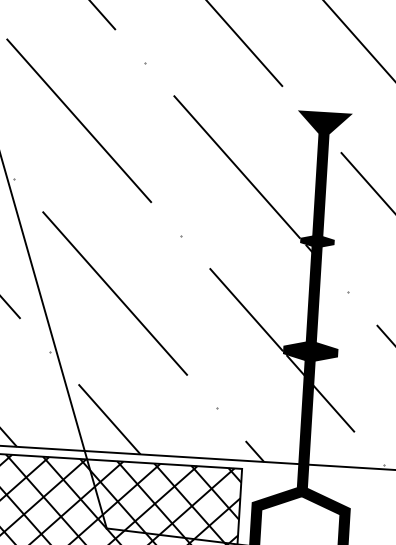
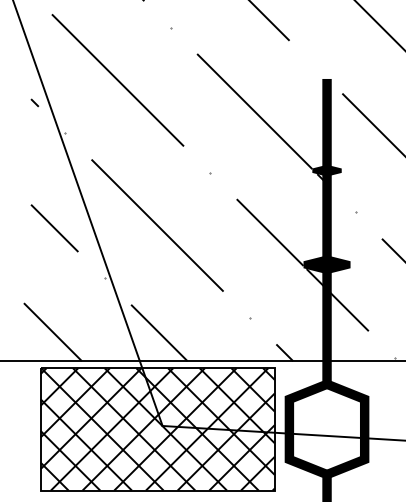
fill: (323, 125) -> (326, 71), removed

